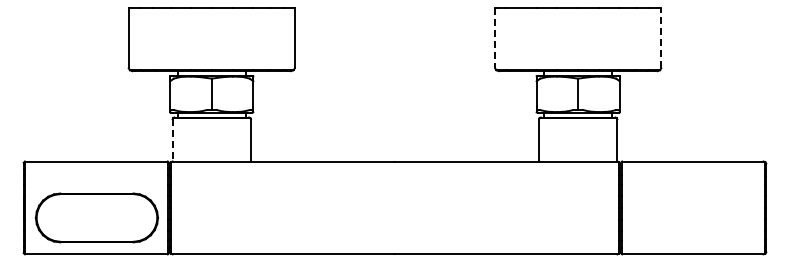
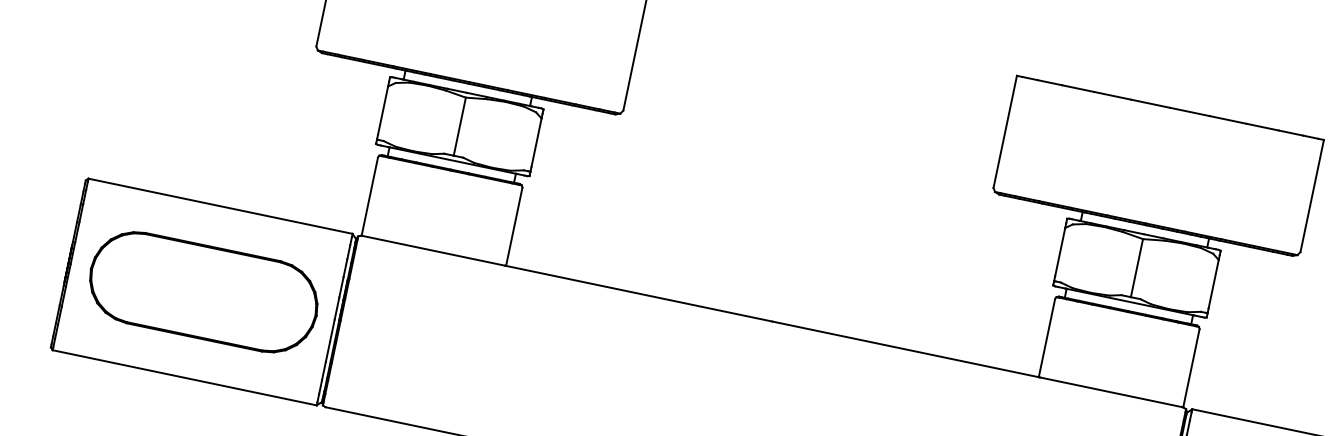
line: (661, 37) -> (1312, 195), dashed -> solid
line: (495, 38) -> (1005, 132), dashed -> solid
line: (172, 140) -> (369, 196), dashed -> solid
part: (96, 217) -> (203, 291), moved

